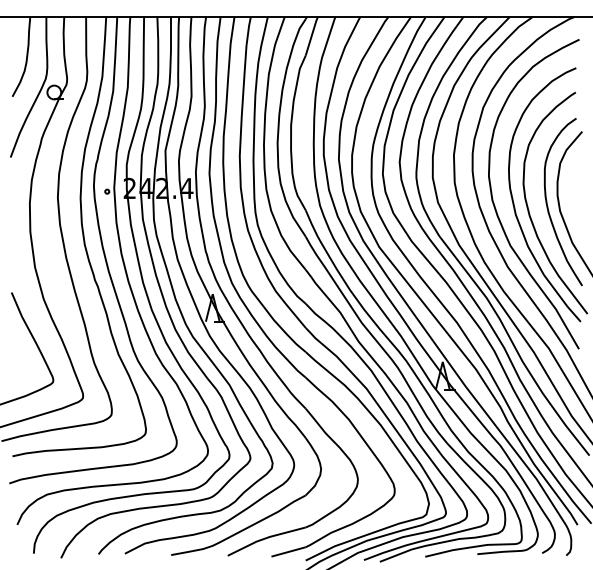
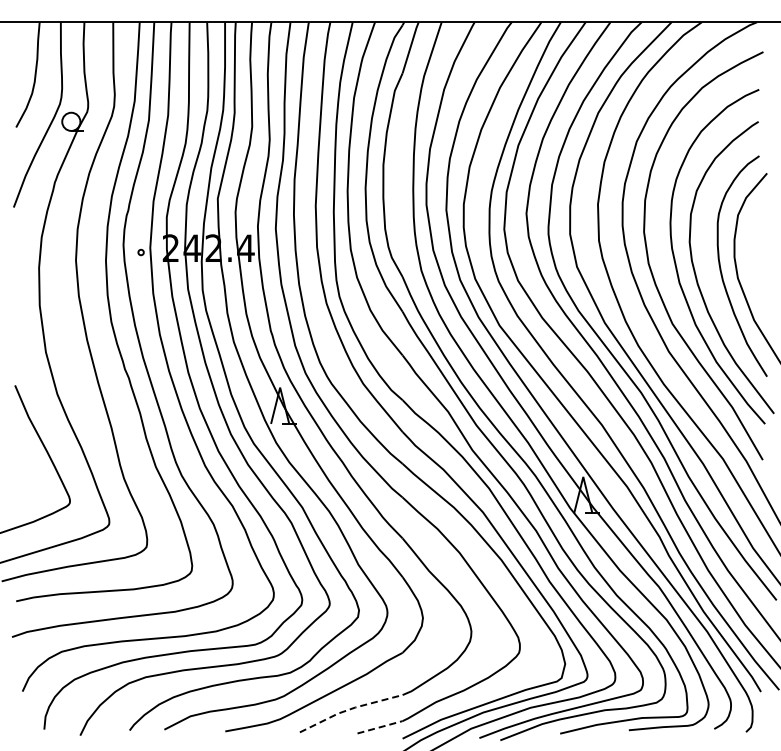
line: (265, 538) -> (349, 709), solid -> dashed
line: (288, 552) -> (380, 727), solid -> dashed

